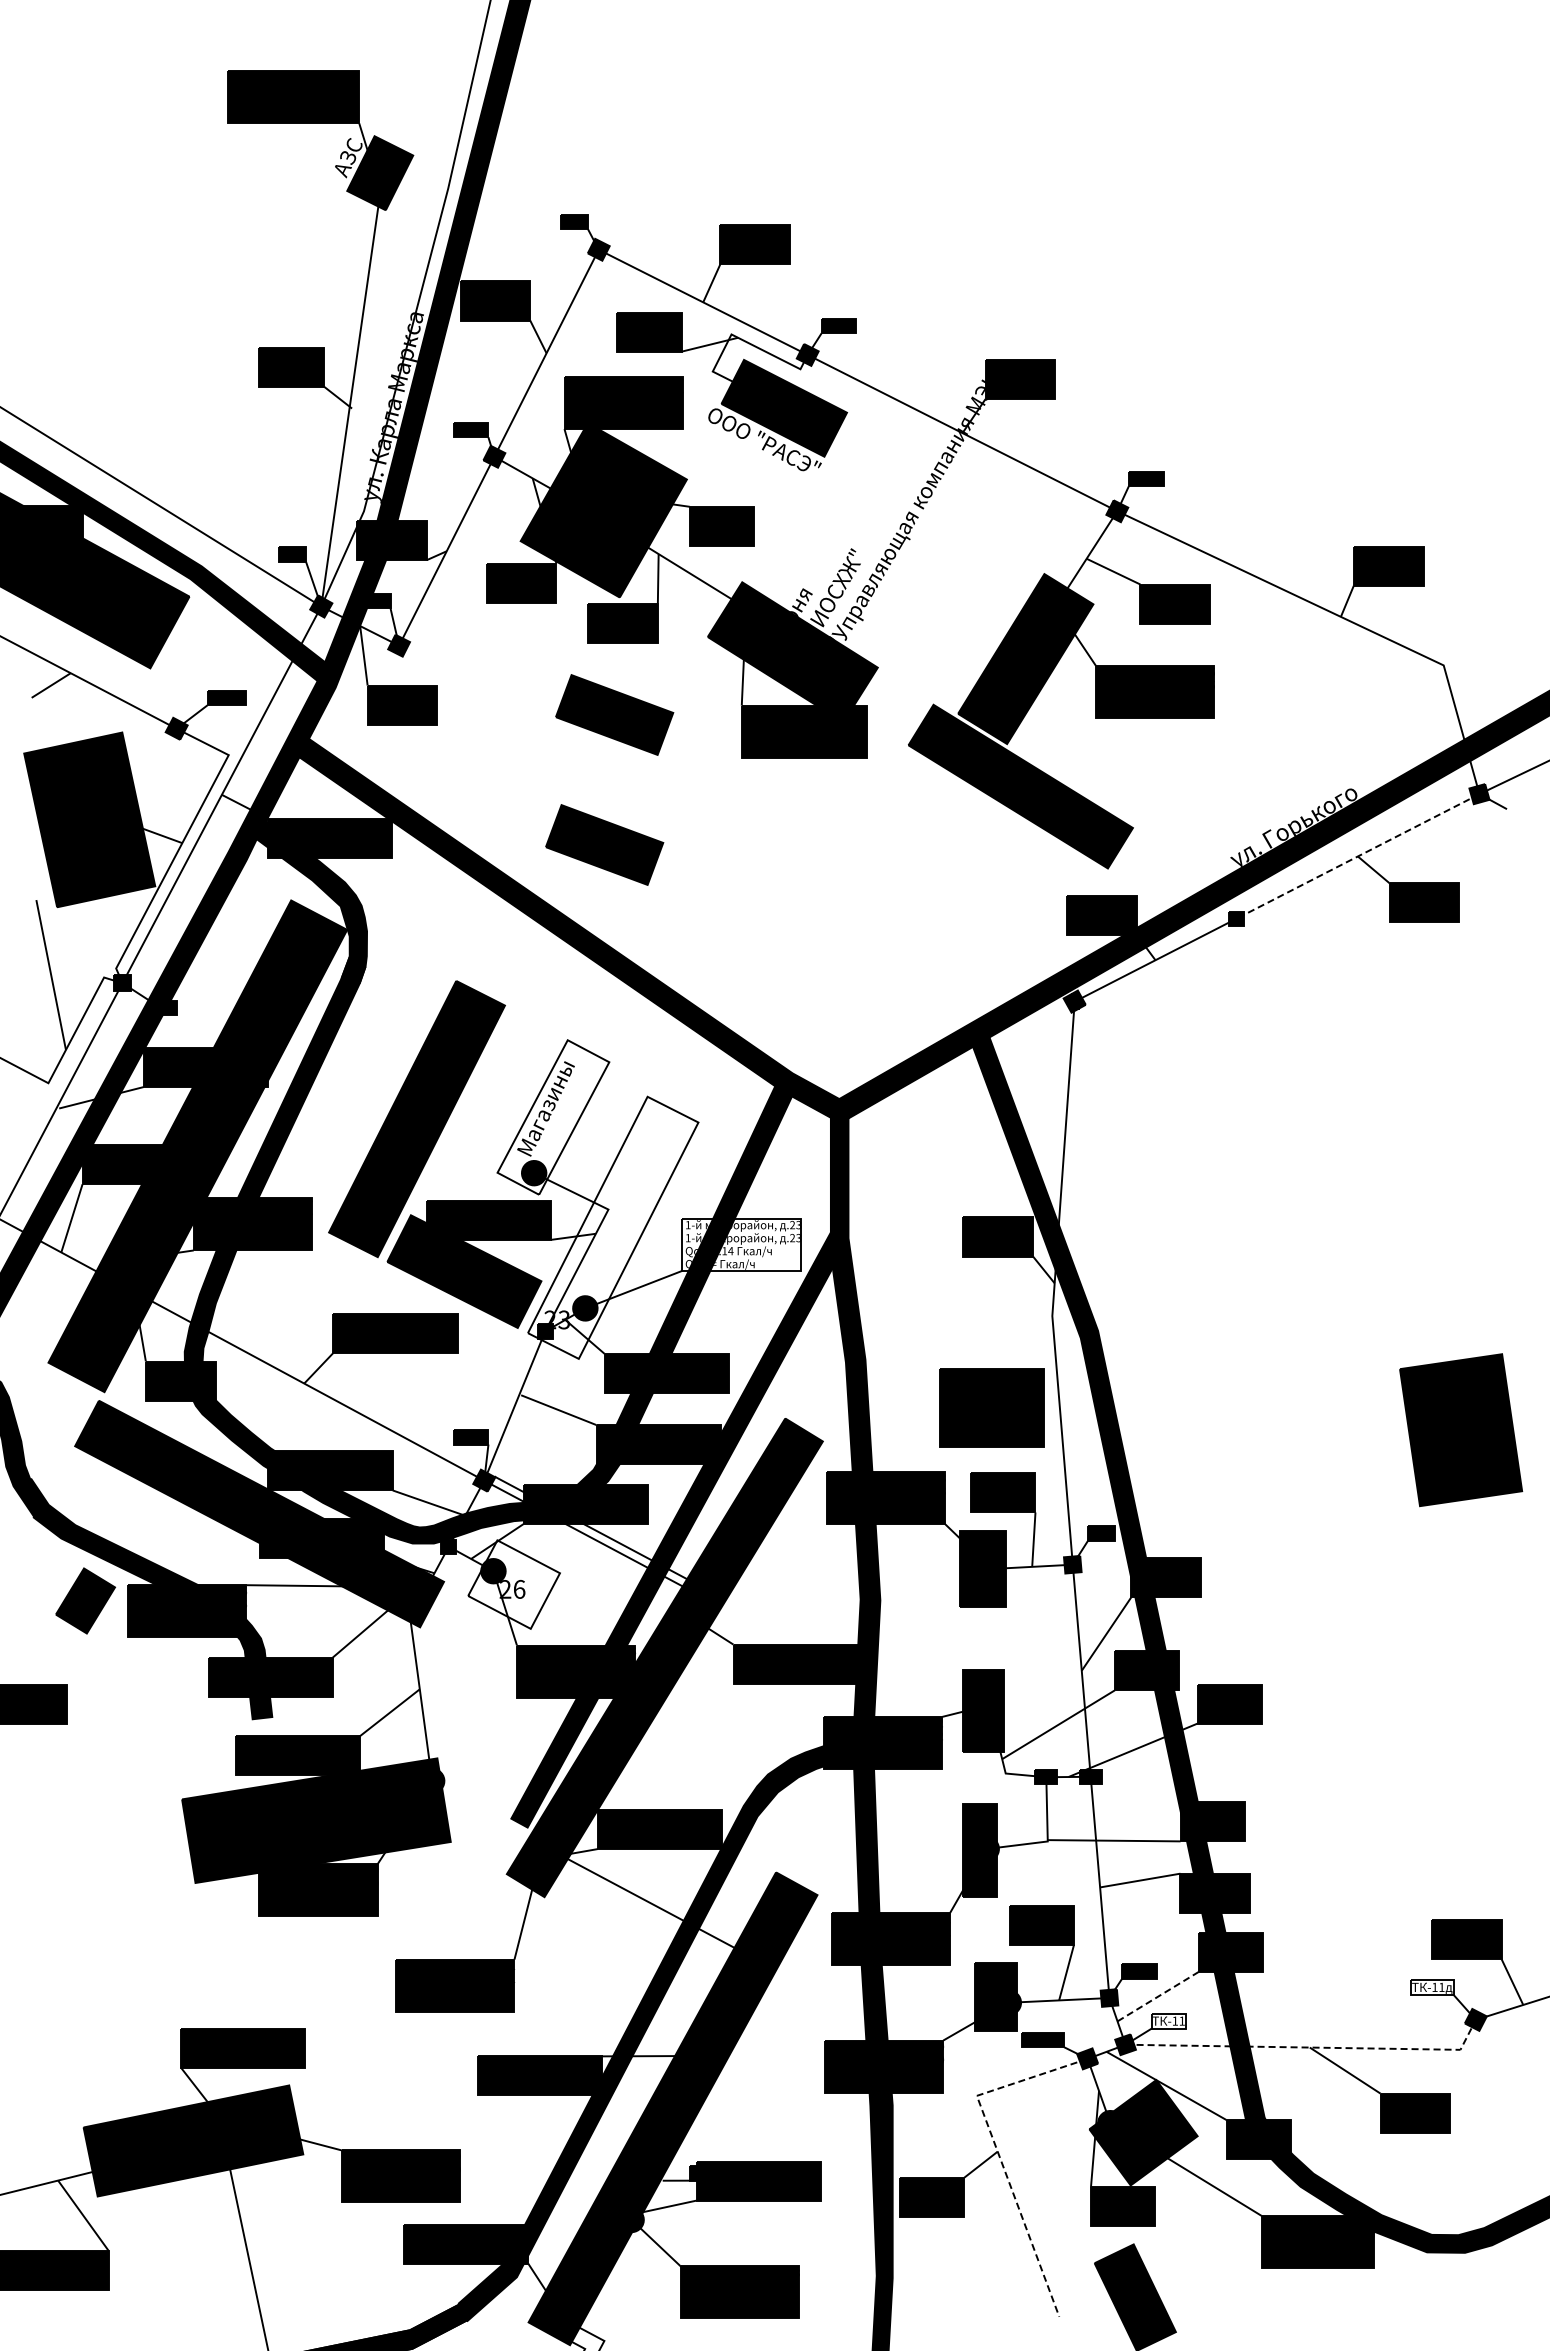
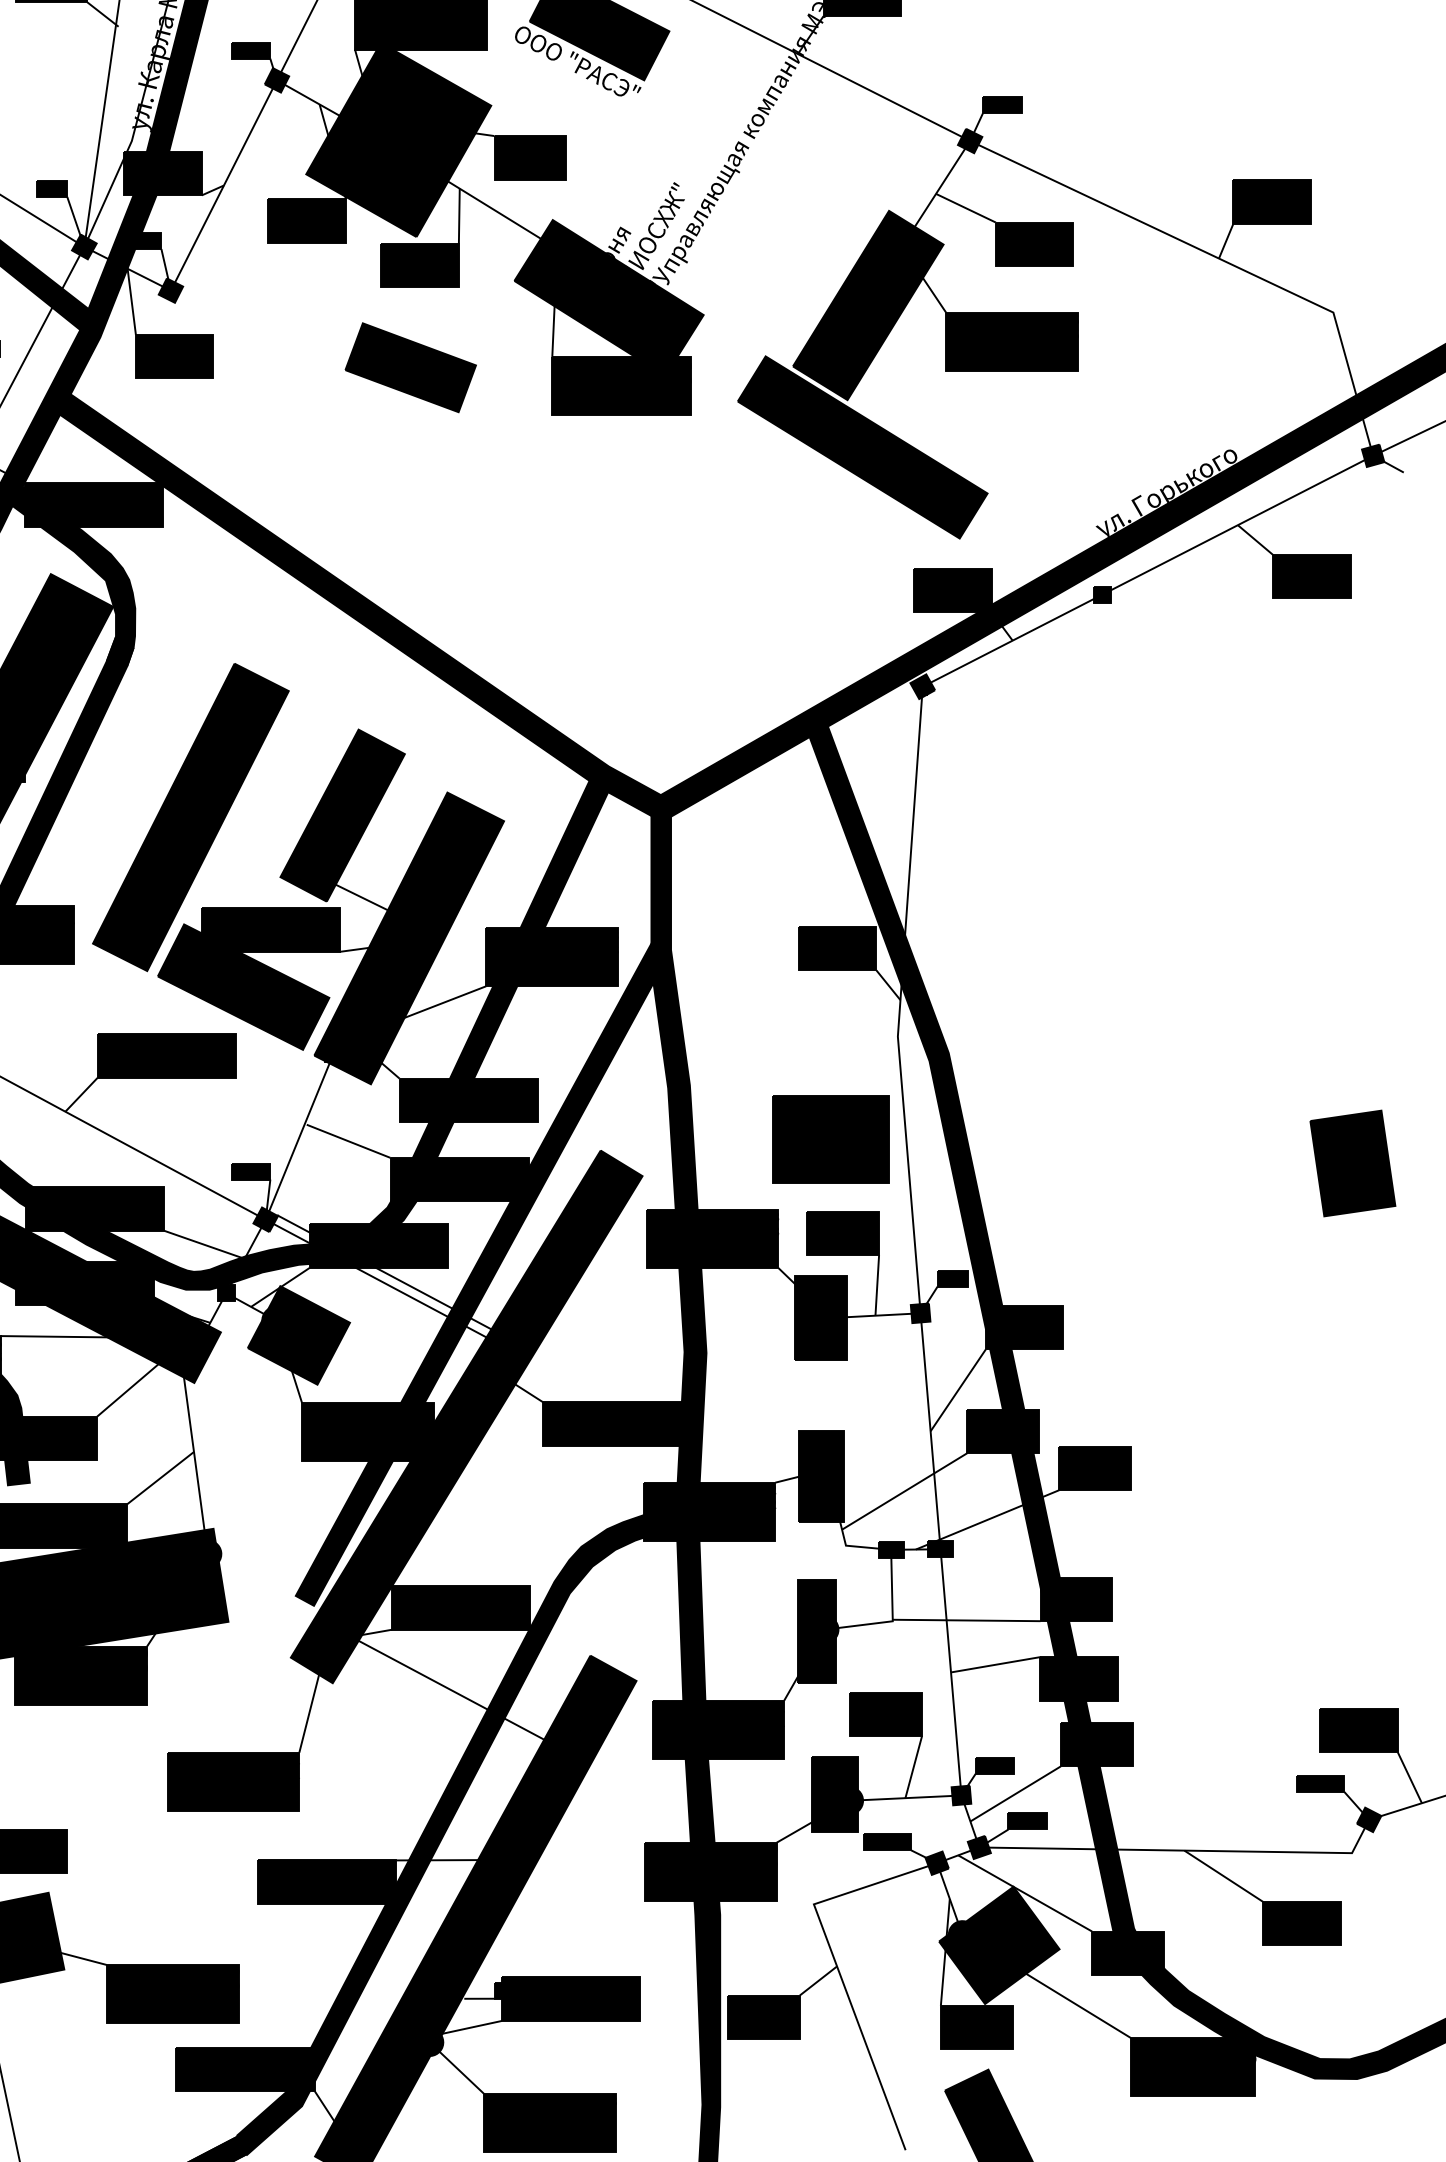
part: (604, 844) -> (399, 511), removed
line: (1357, 856) -> (1237, 525), dashed -> solid
fill: (553, 1117) -> (342, 815), added
fill: (612, 1227) -> (408, 938), added
fill: (741, 1244) -> (551, 956), added
part: (1461, 1429) -> (1353, 1162), size x0.62
fill: (514, 1584) -> (299, 1335), added
fill: (1432, 1987) -> (1320, 1783), added
line: (1158, 1996) -> (1016, 1793), dashed -> solid
fill: (1168, 2021) -> (1027, 1821), added
line: (1310, 2047) -> (1185, 1850), dashed -> solid
line: (997, 2151) -> (836, 1966), dashed -> solid

